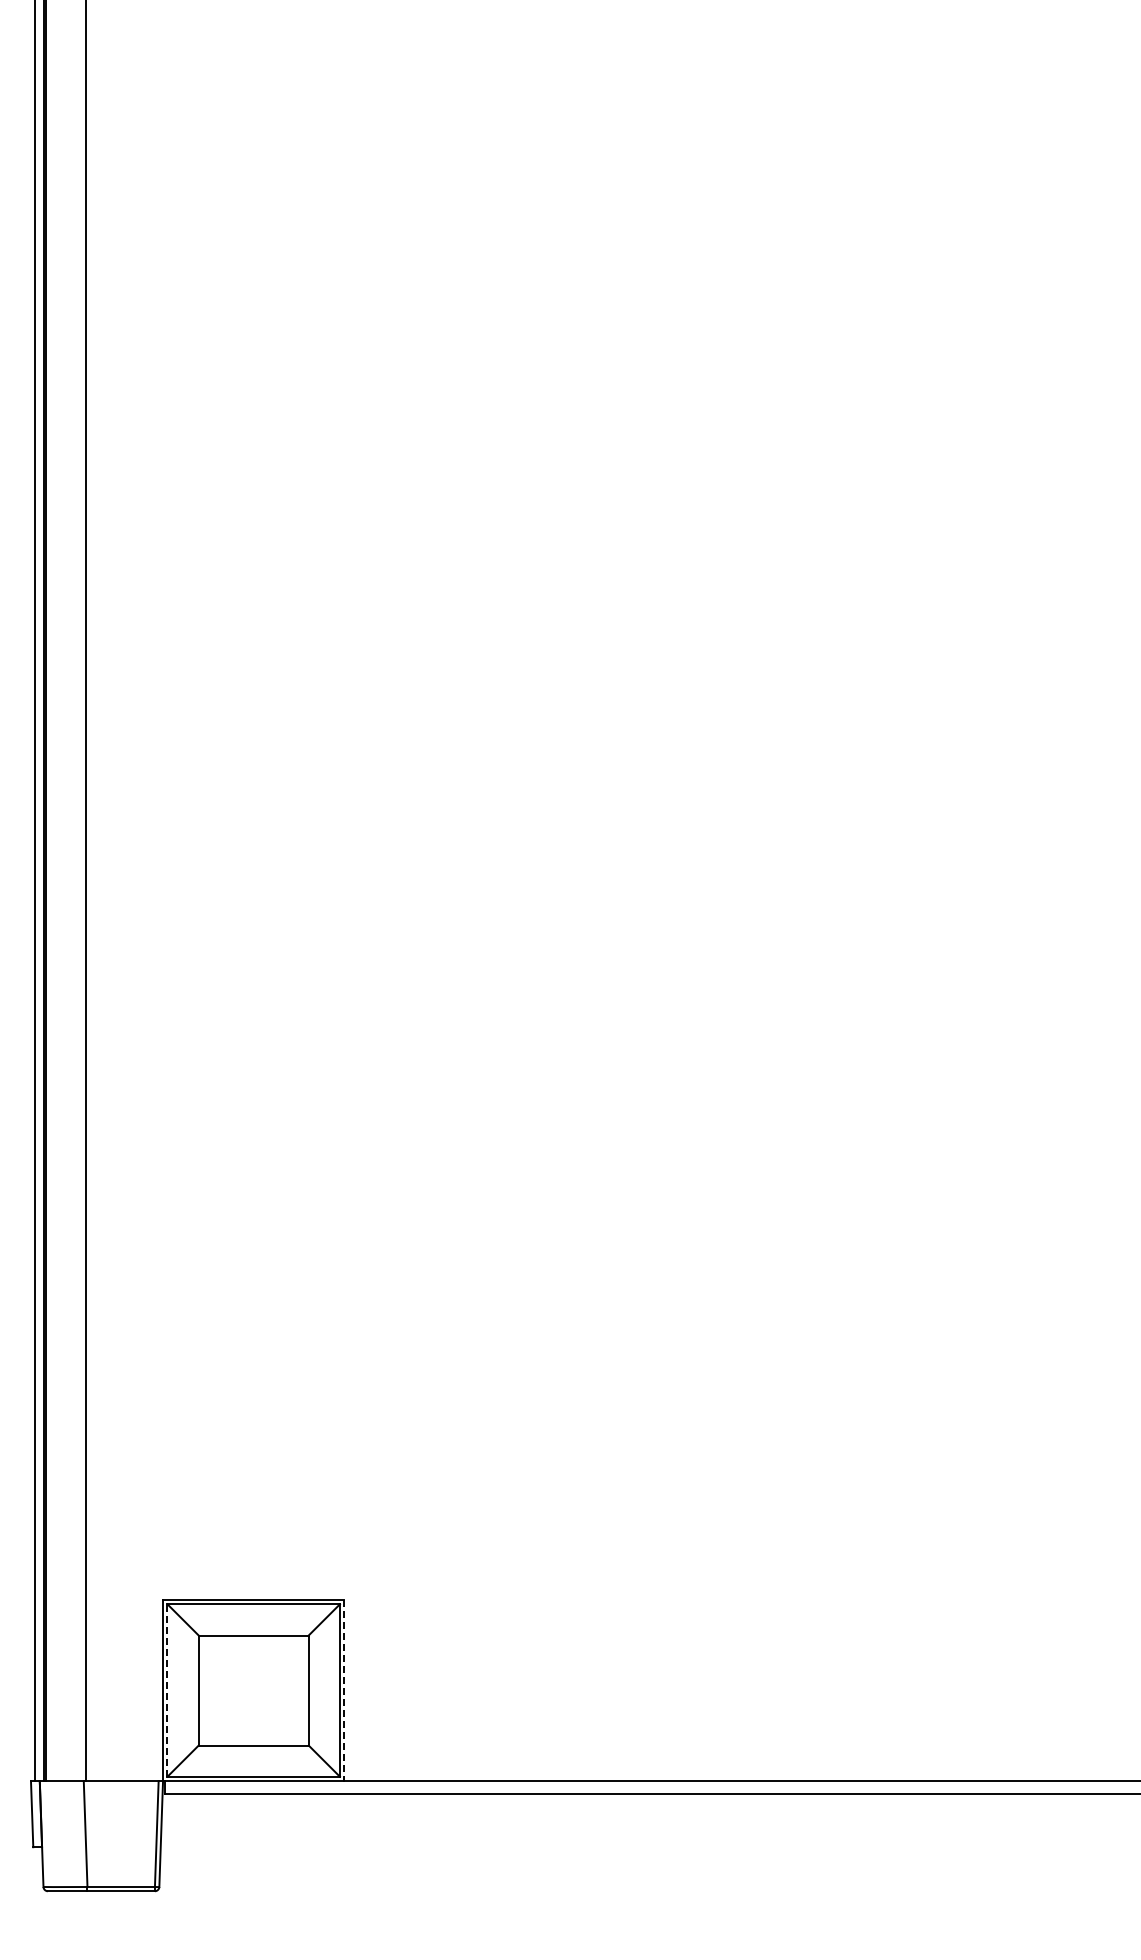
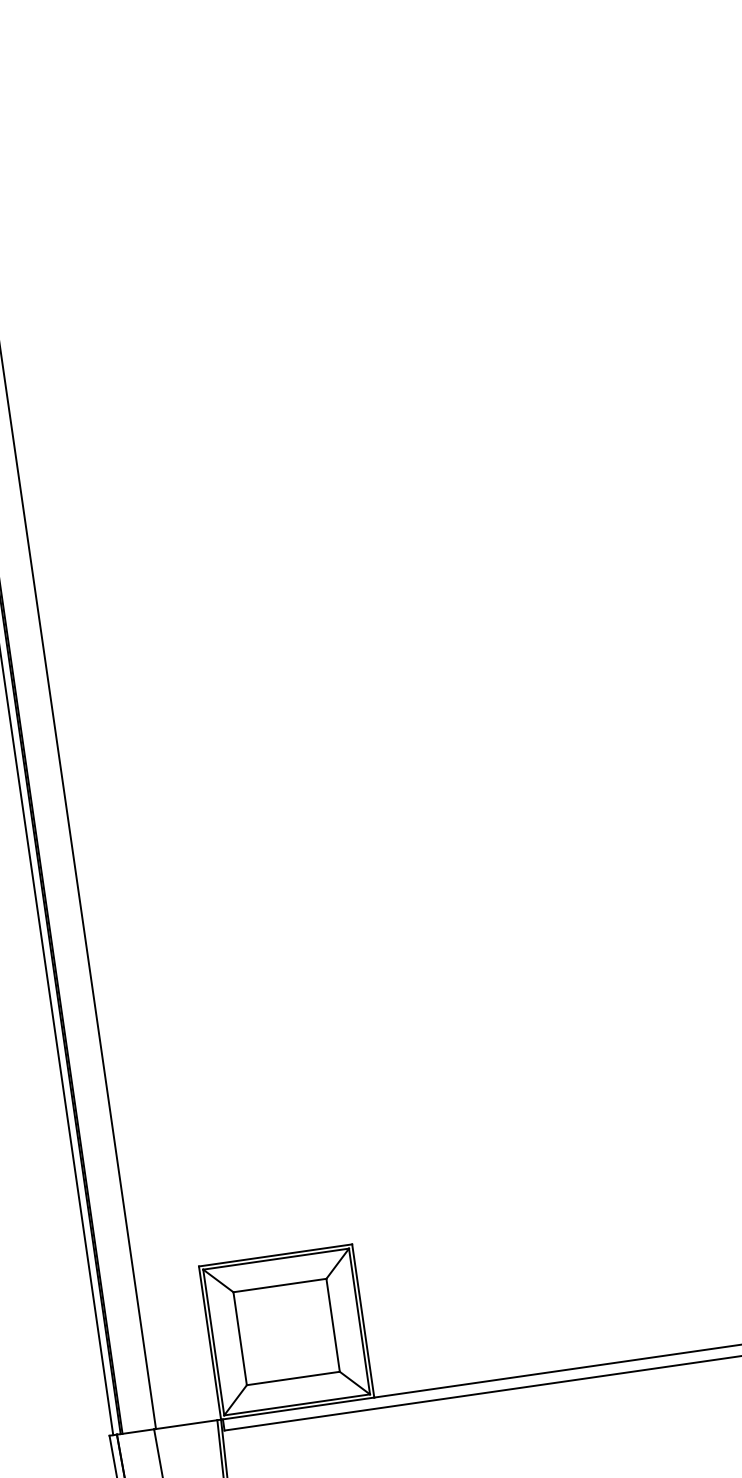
line: (167, 1690) -> (213, 1342), dashed -> solid
line: (344, 1690) -> (363, 1320), dashed -> solid

